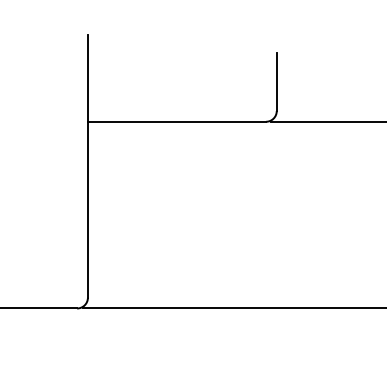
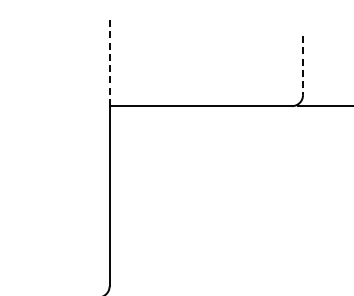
line: (87, 78) -> (109, 61), solid -> dashed
line: (276, 82) -> (302, 65), solid -> dashed

